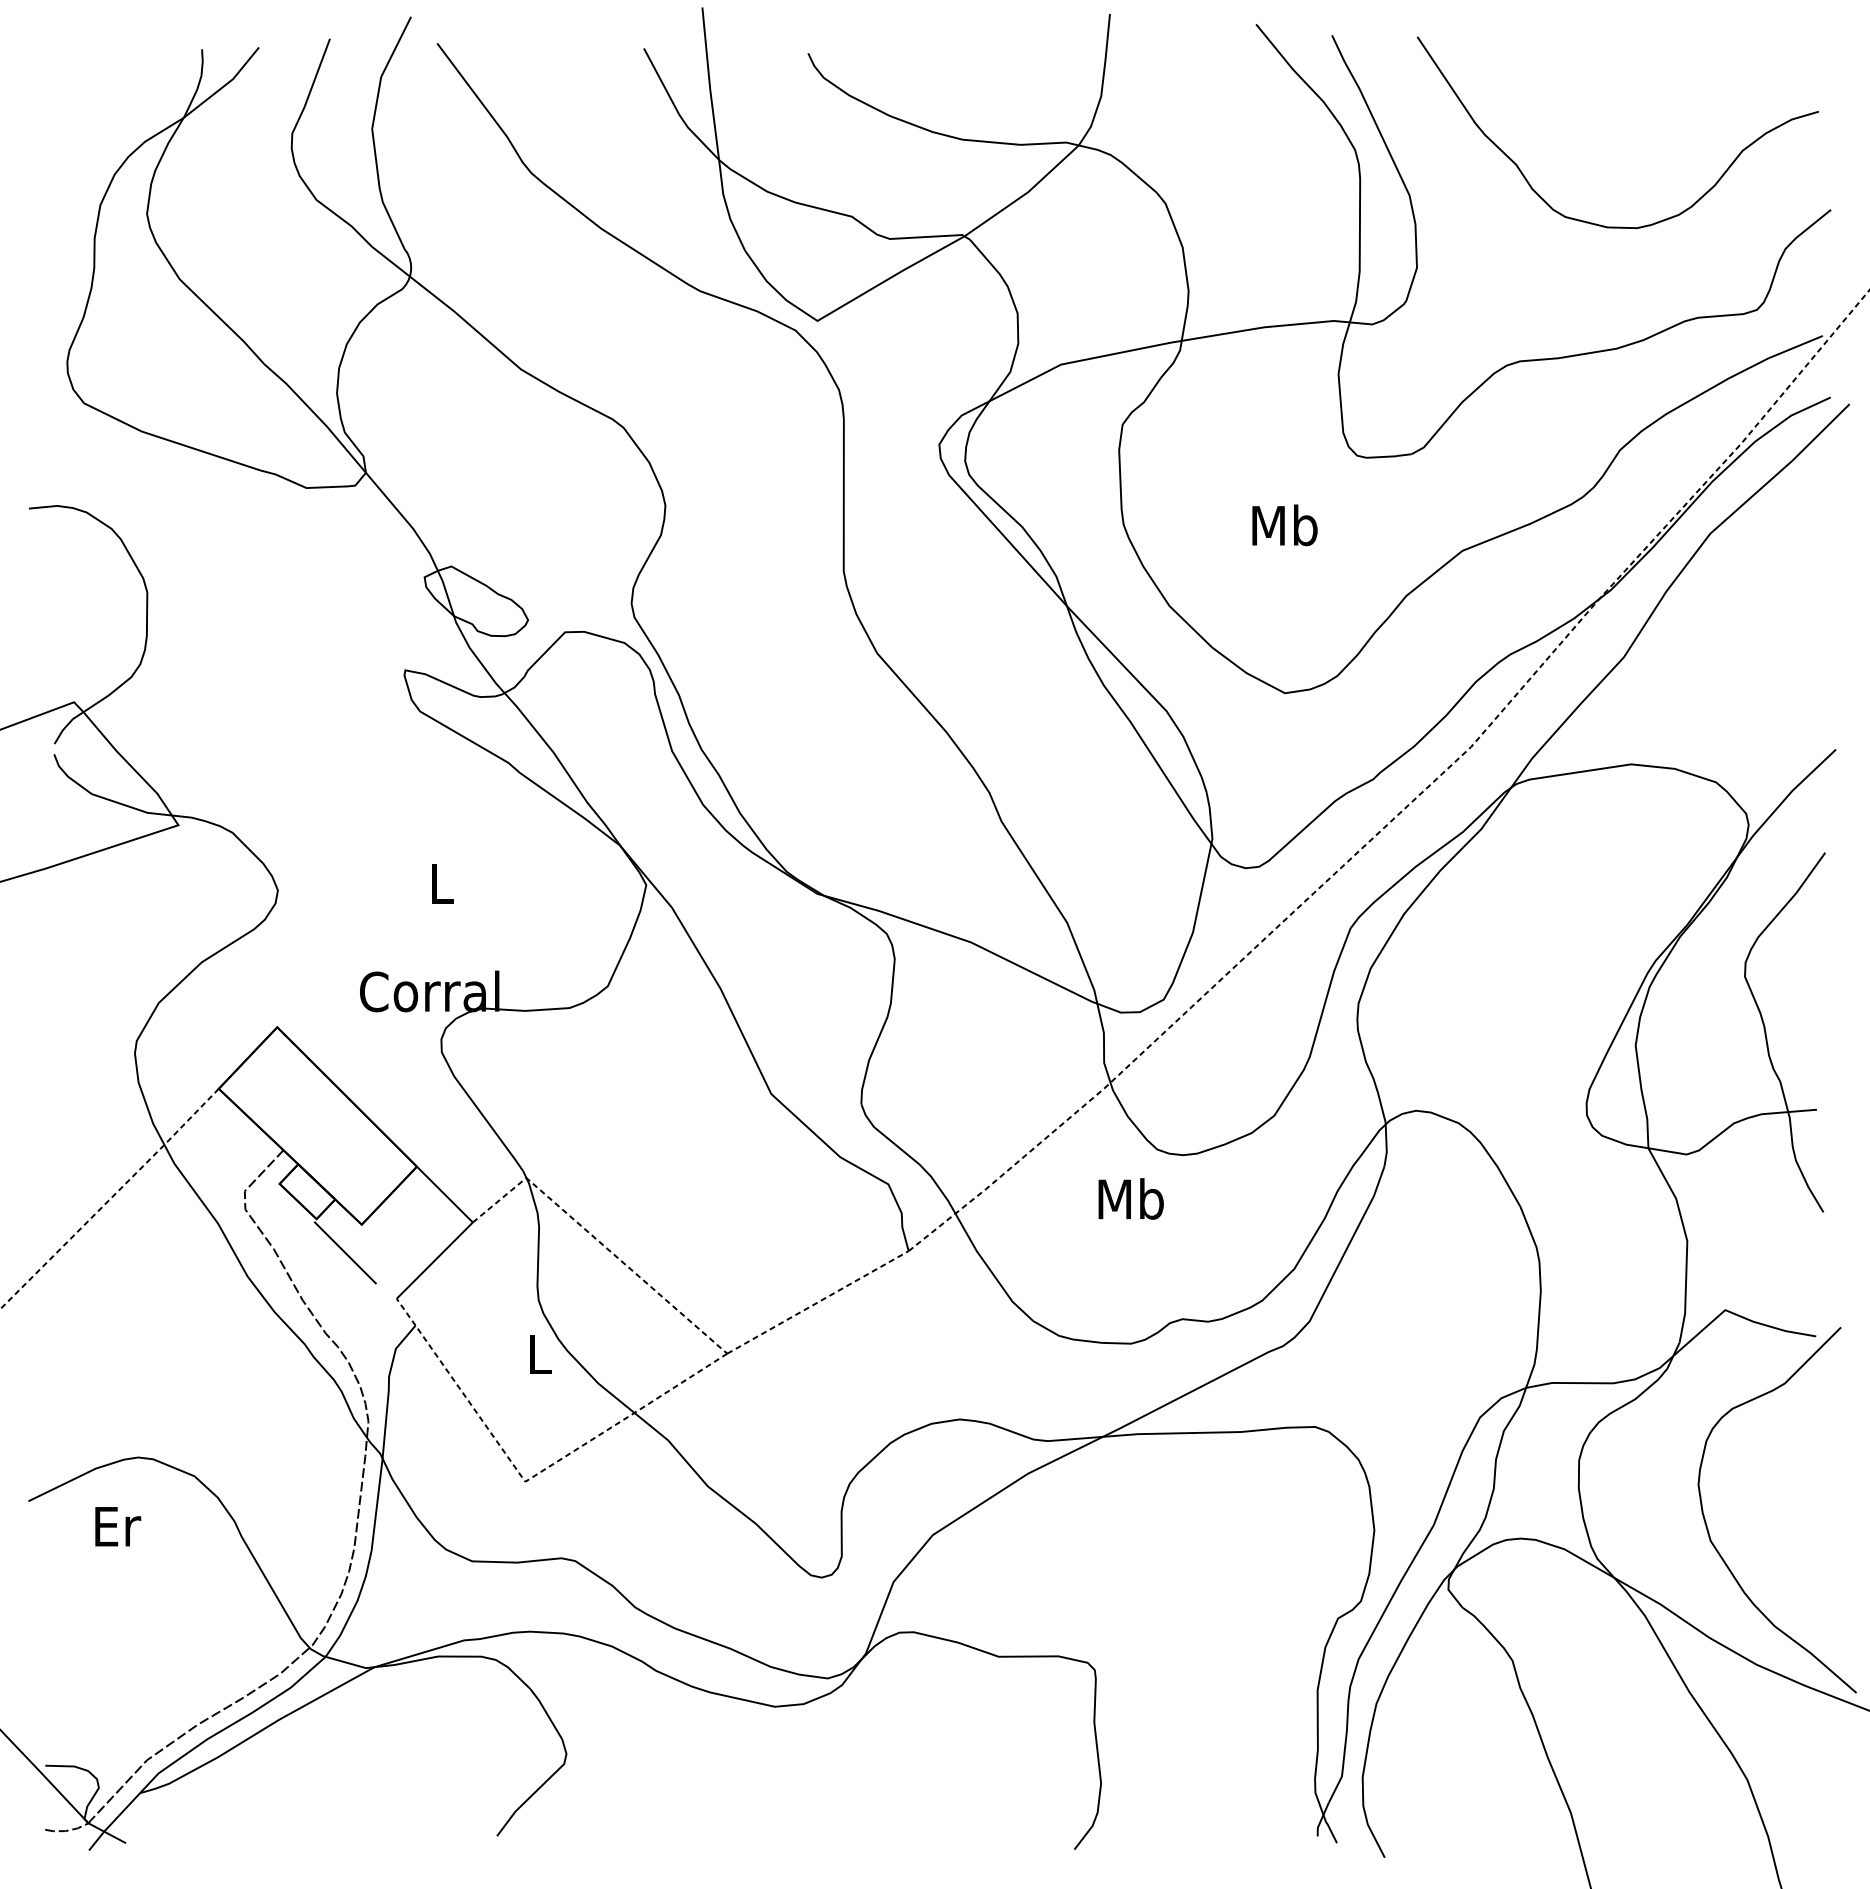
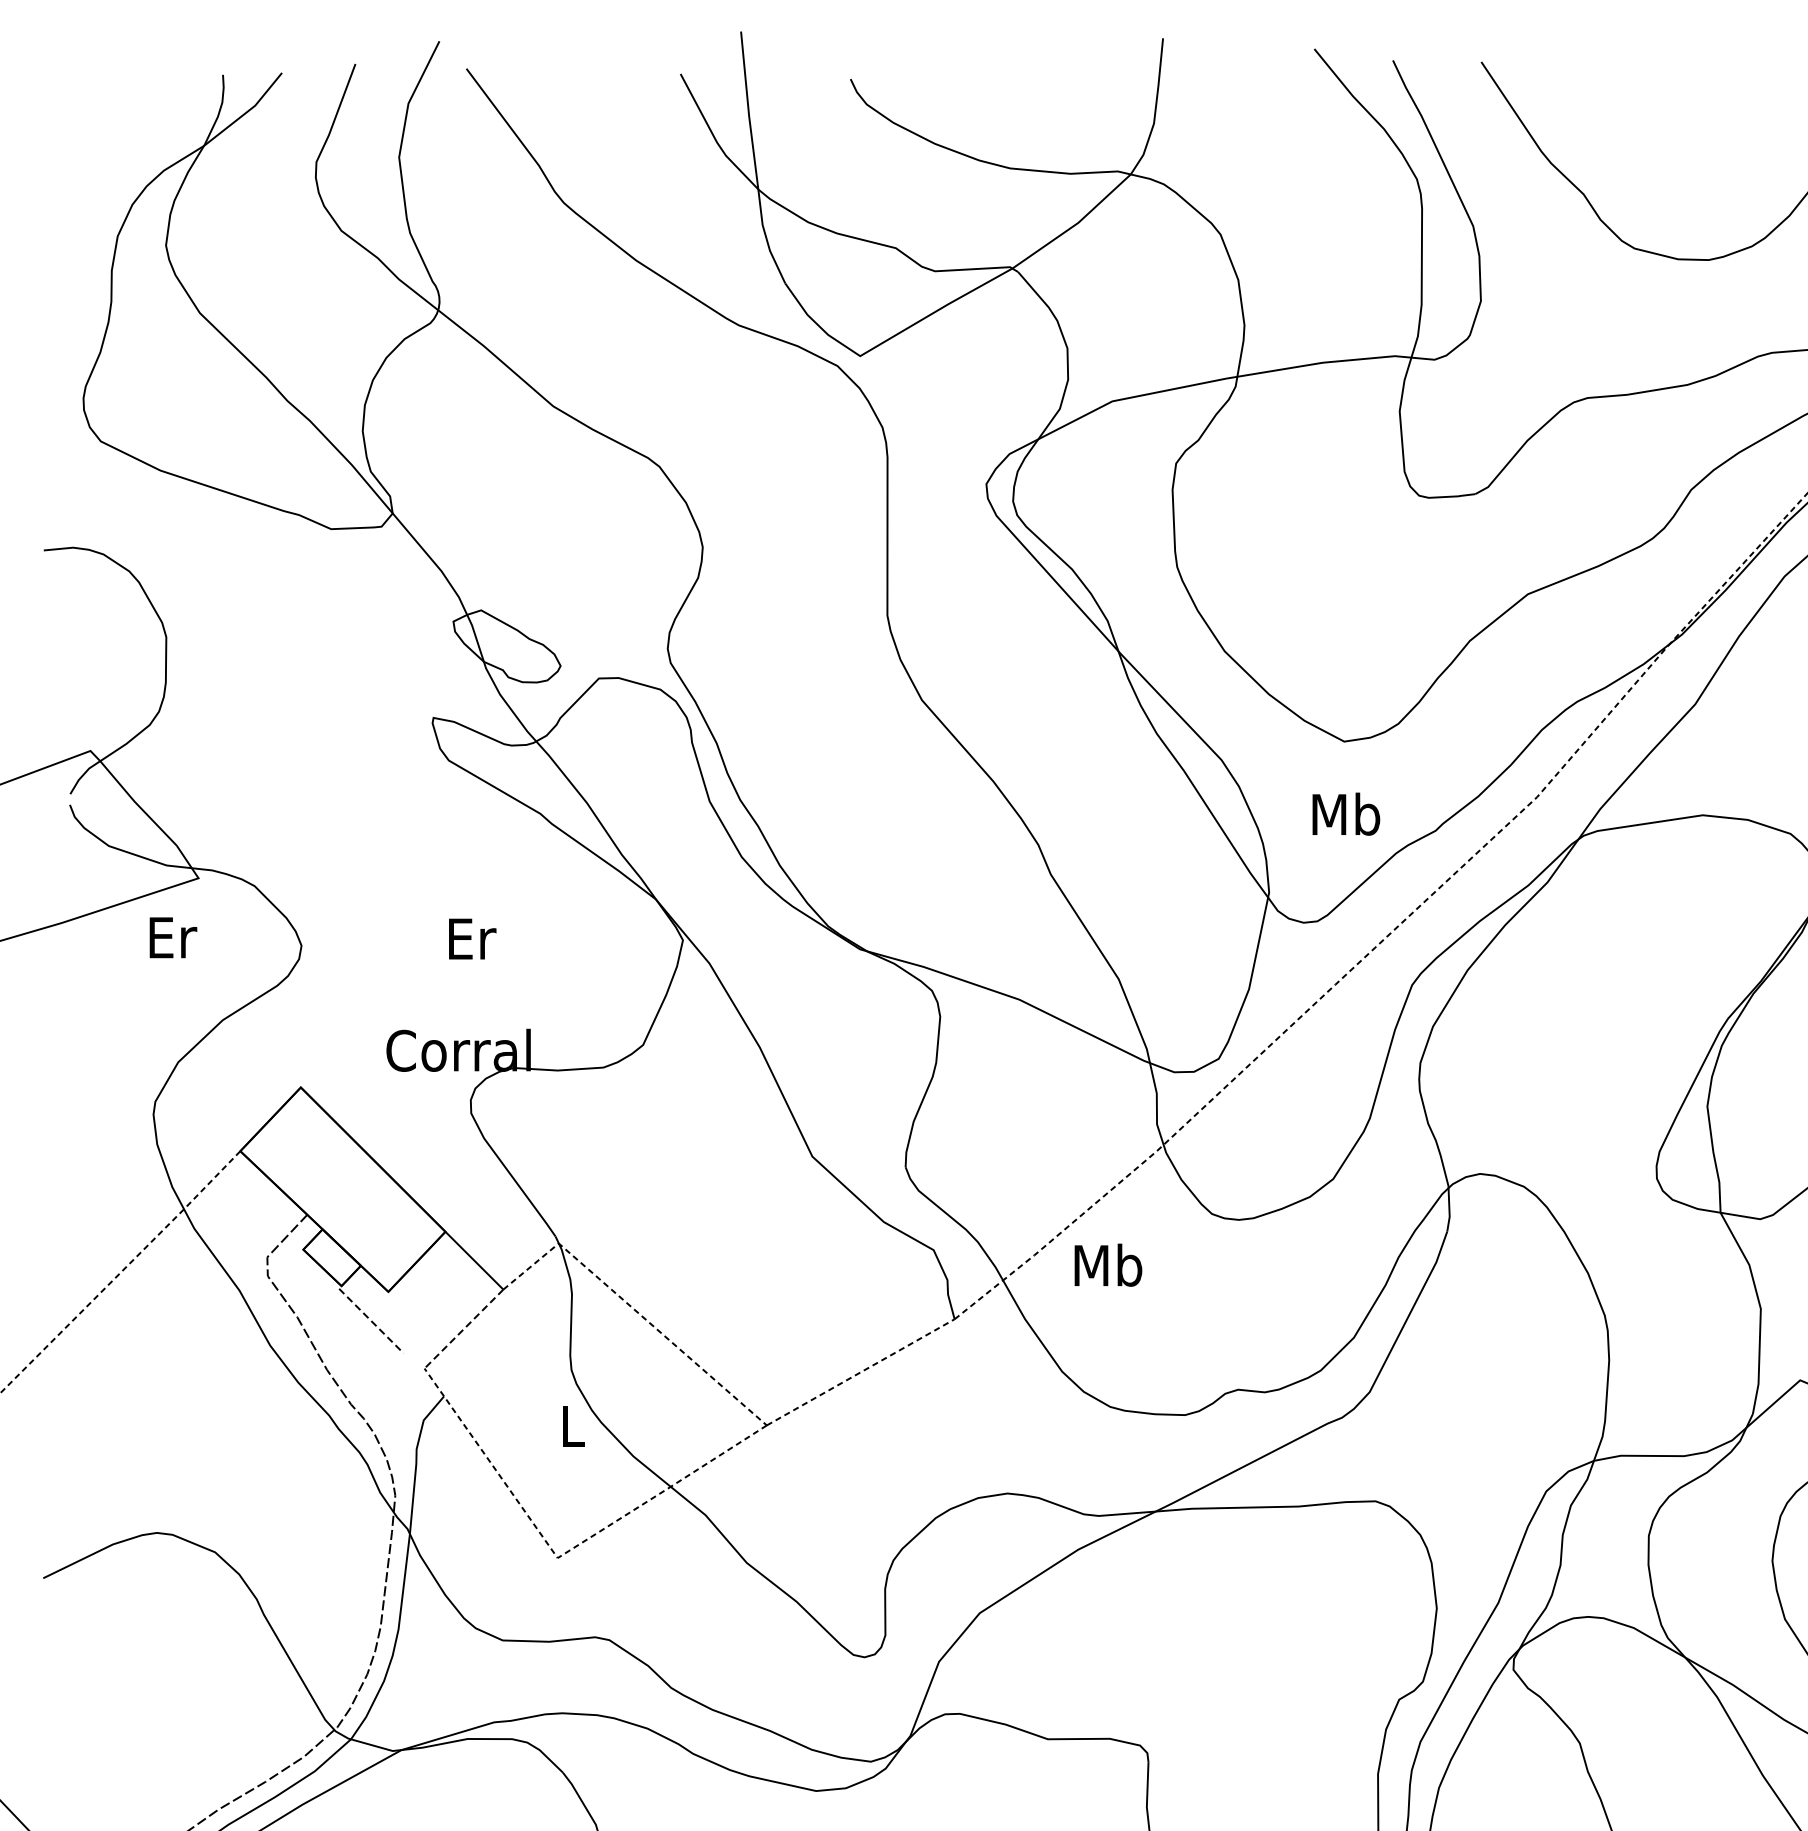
text: (1284, 525) -> (1345, 814), moved
text: (443, 883) -> (472, 938), L -> Er
text: (1130, 1198) -> (1107, 1264), moved
line: (345, 1253) -> (371, 1321), solid -> dashed
line: (434, 1260) -> (463, 1328), solid -> dashed
text: (118, 1526) -> (173, 937), moved

